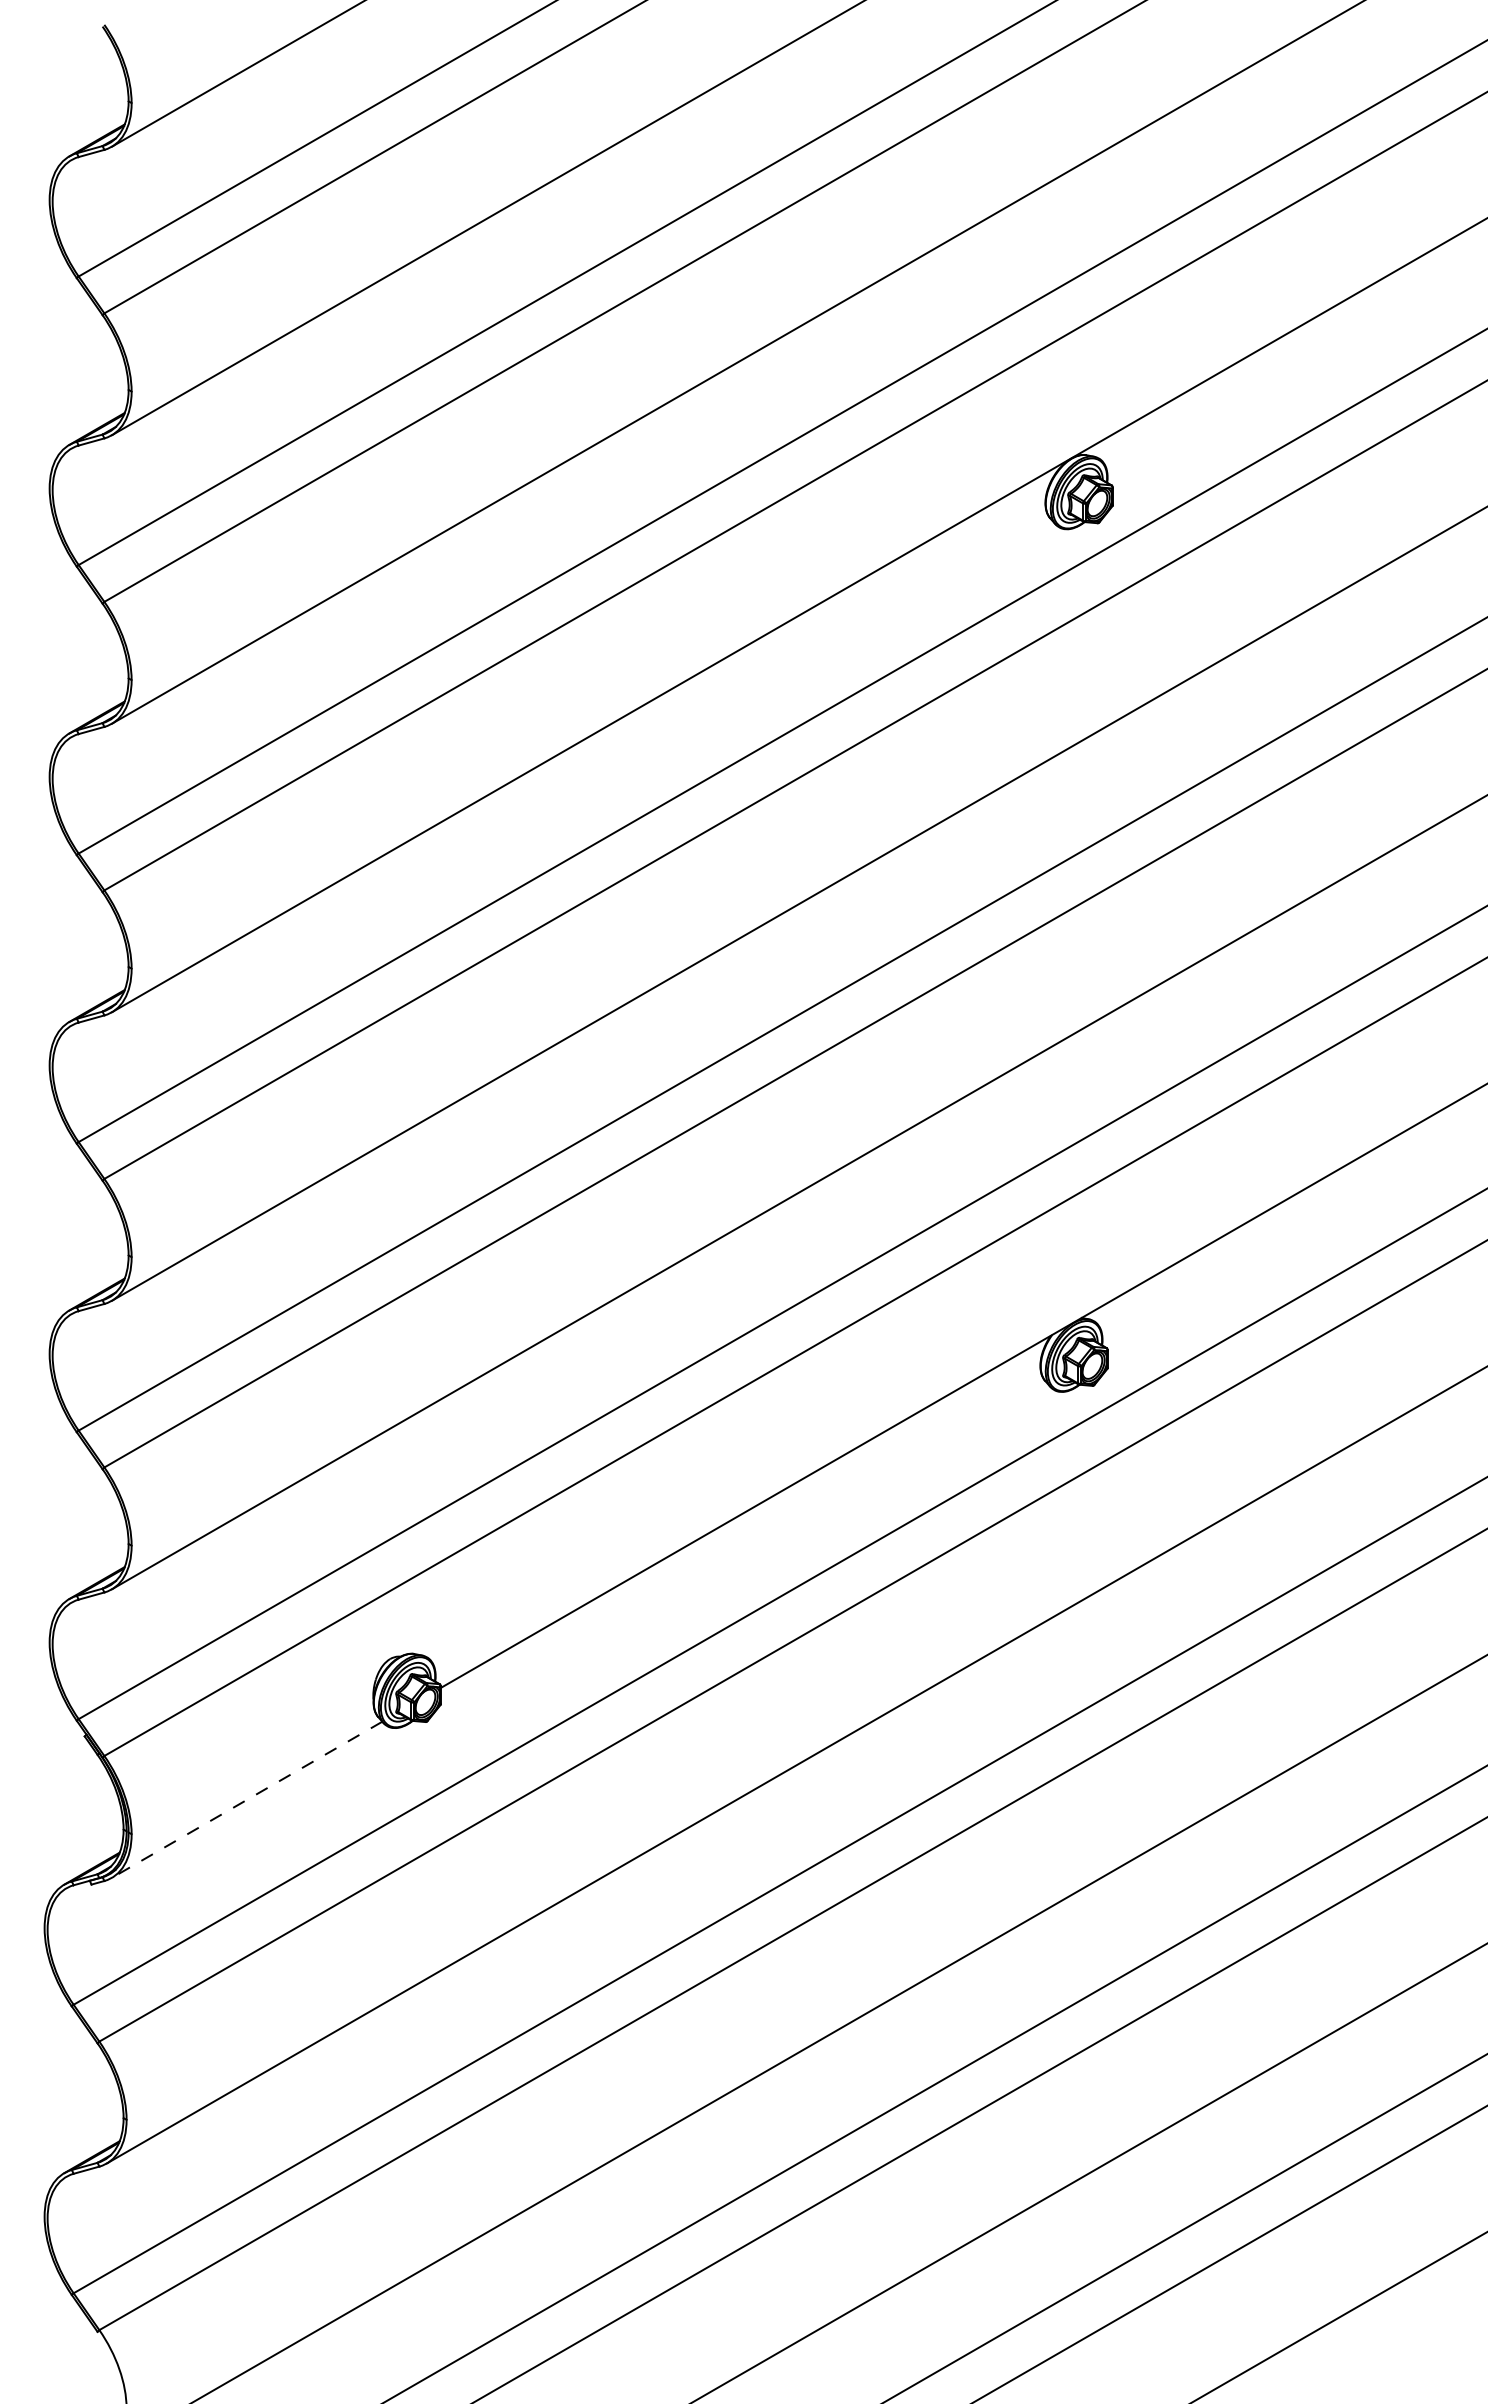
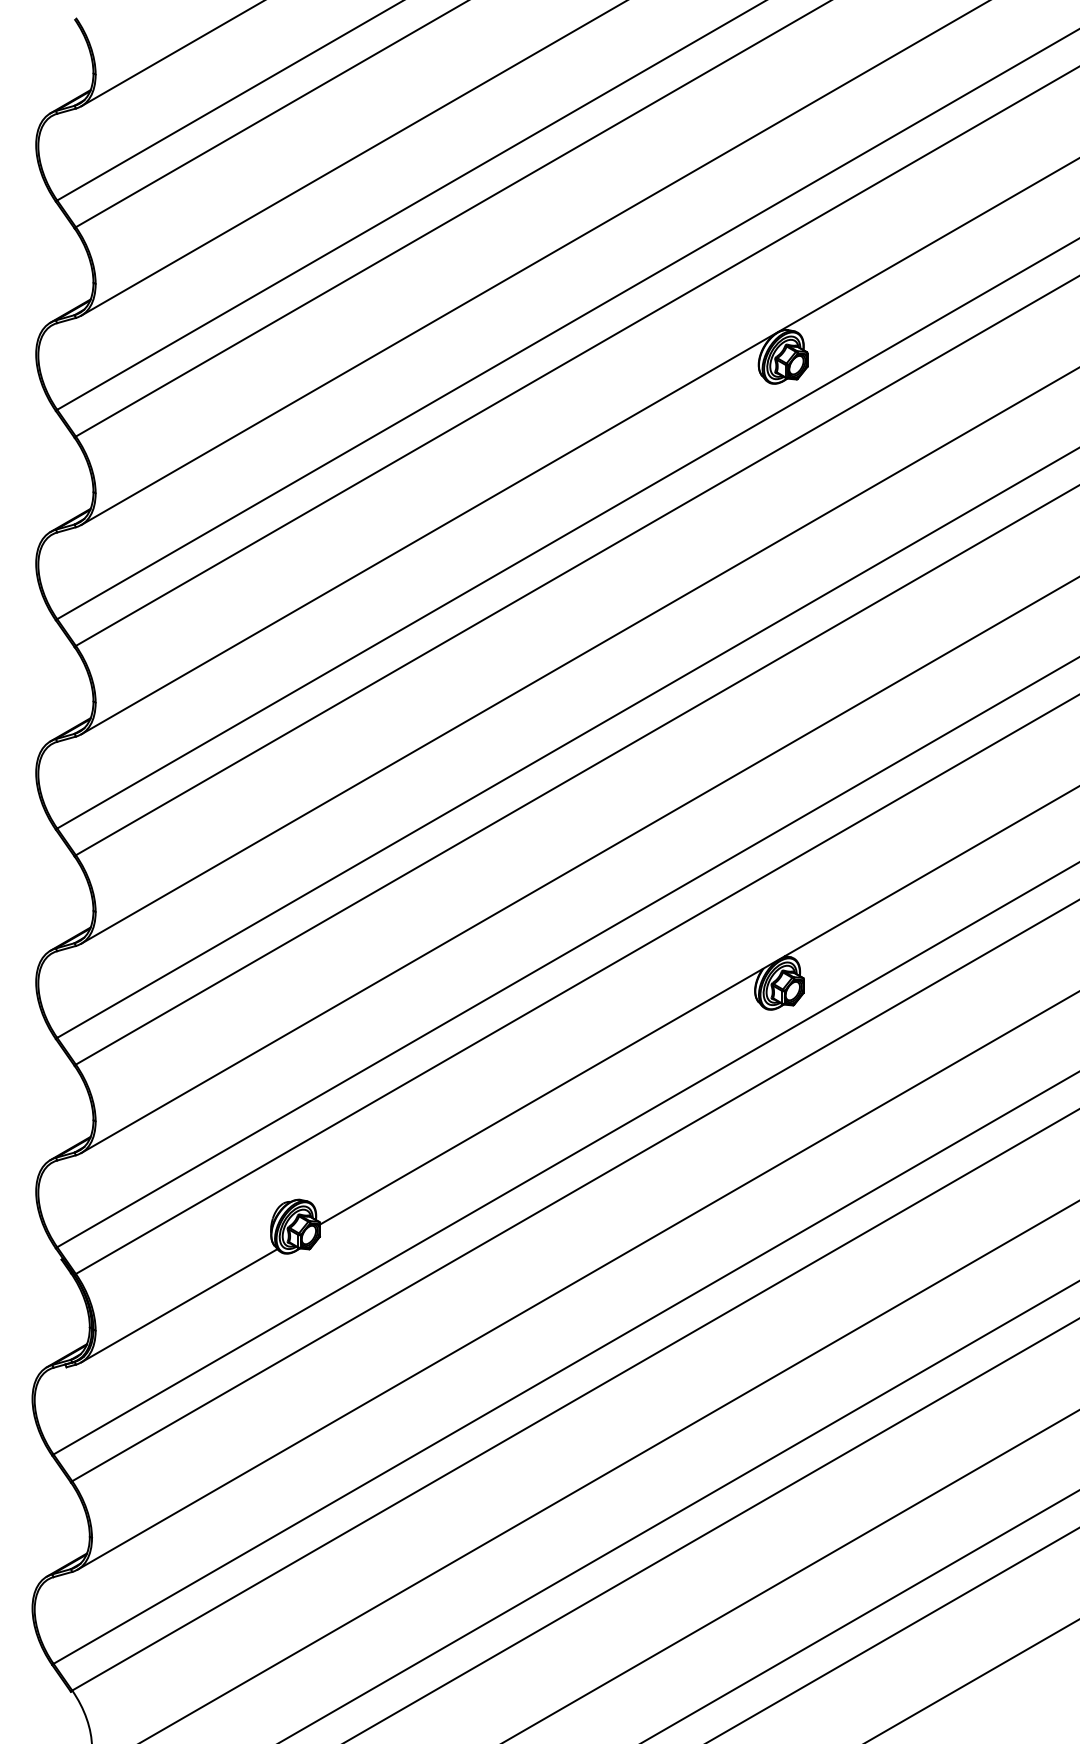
line: (246, 1800) -> (179, 1306), dashed -> solid

